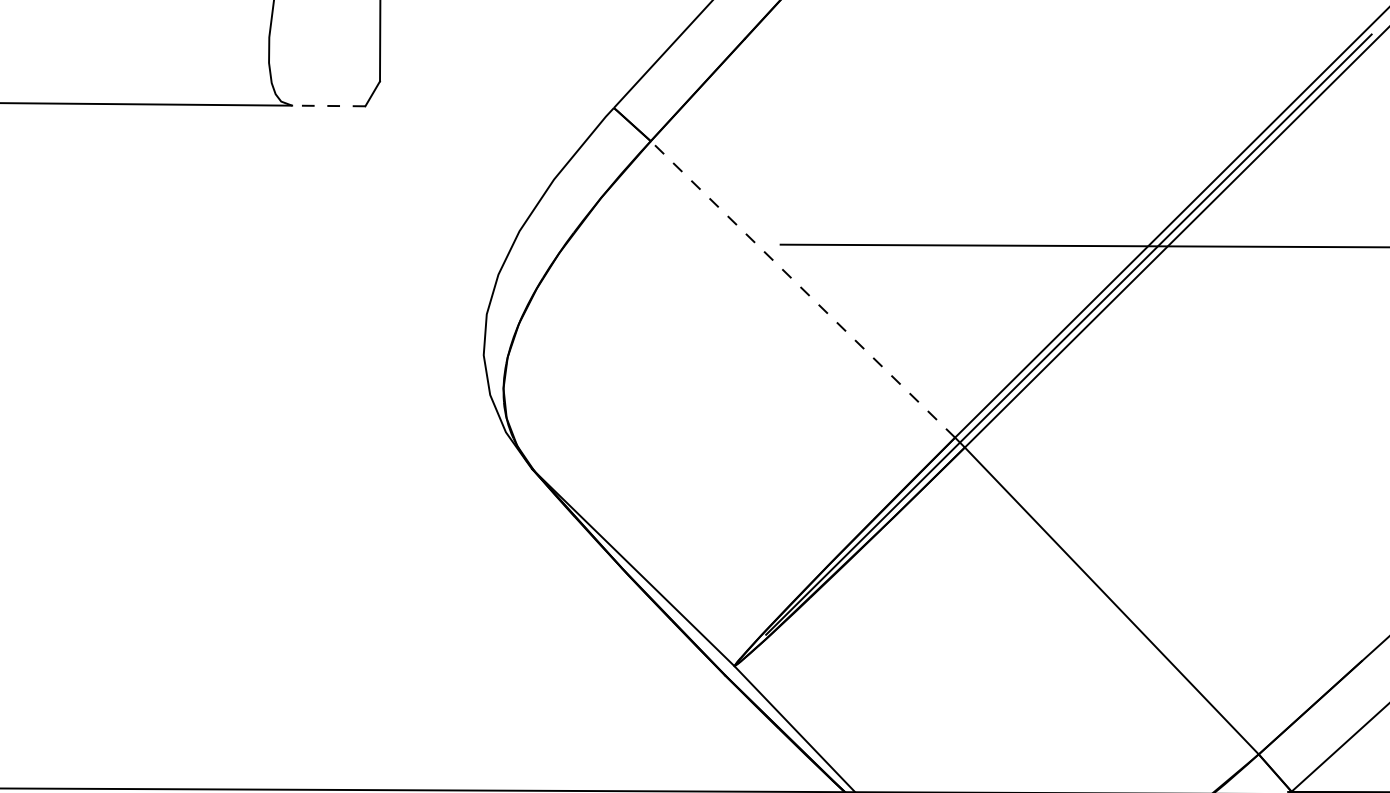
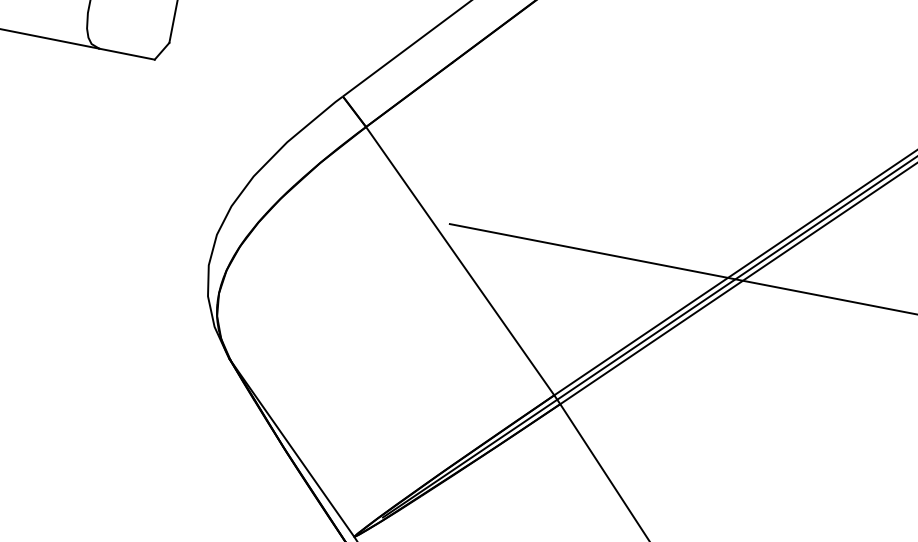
line: (328, 105) -> (126, 53), dashed -> solid
line: (802, 289) -> (459, 261), dashed -> solid

